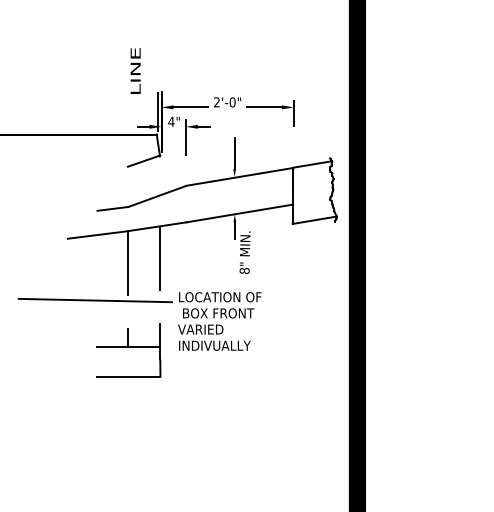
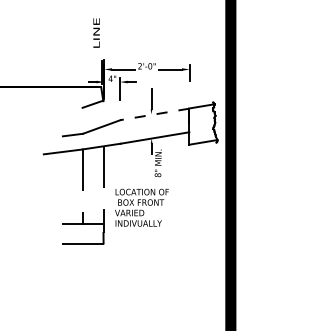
text: (135, 70) -> (96, 32), moved
line: (239, 177) -> (154, 114), solid -> dashed
line: (95, 300) -> (61, 194), removed

